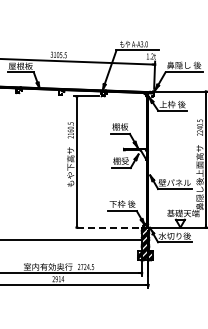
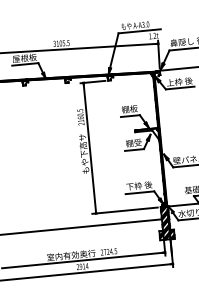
line: (105, 227) -> (124, 210), dashed -> solid

